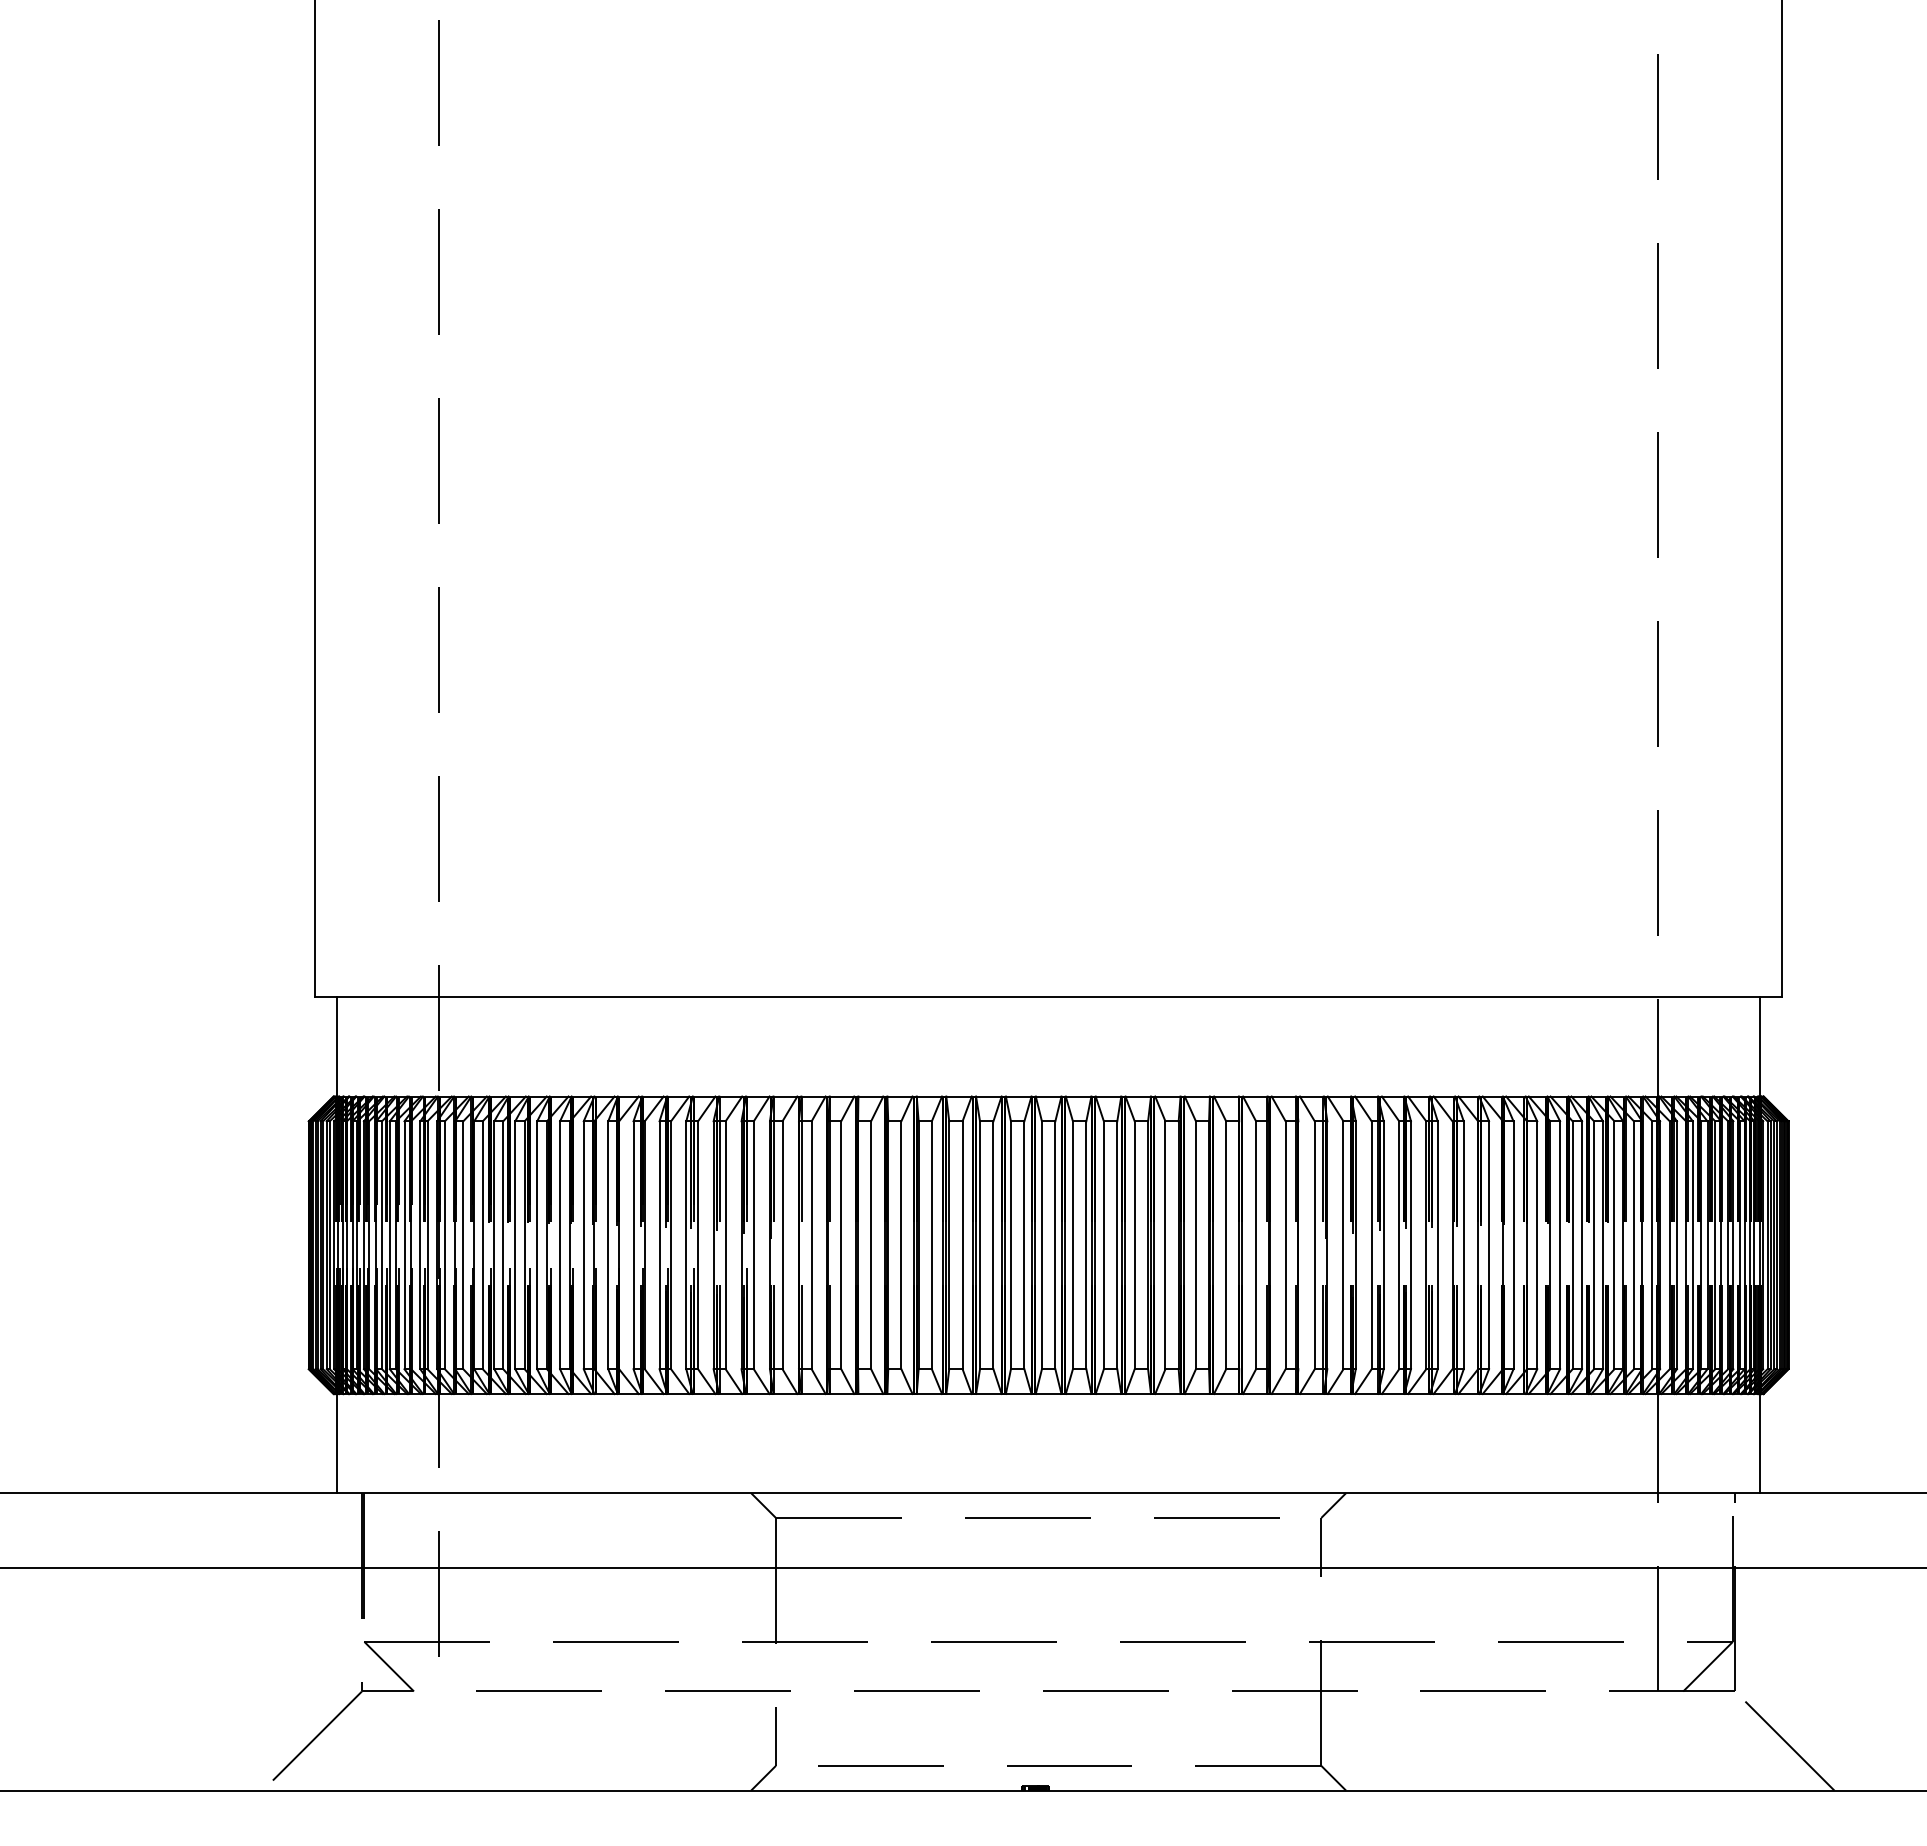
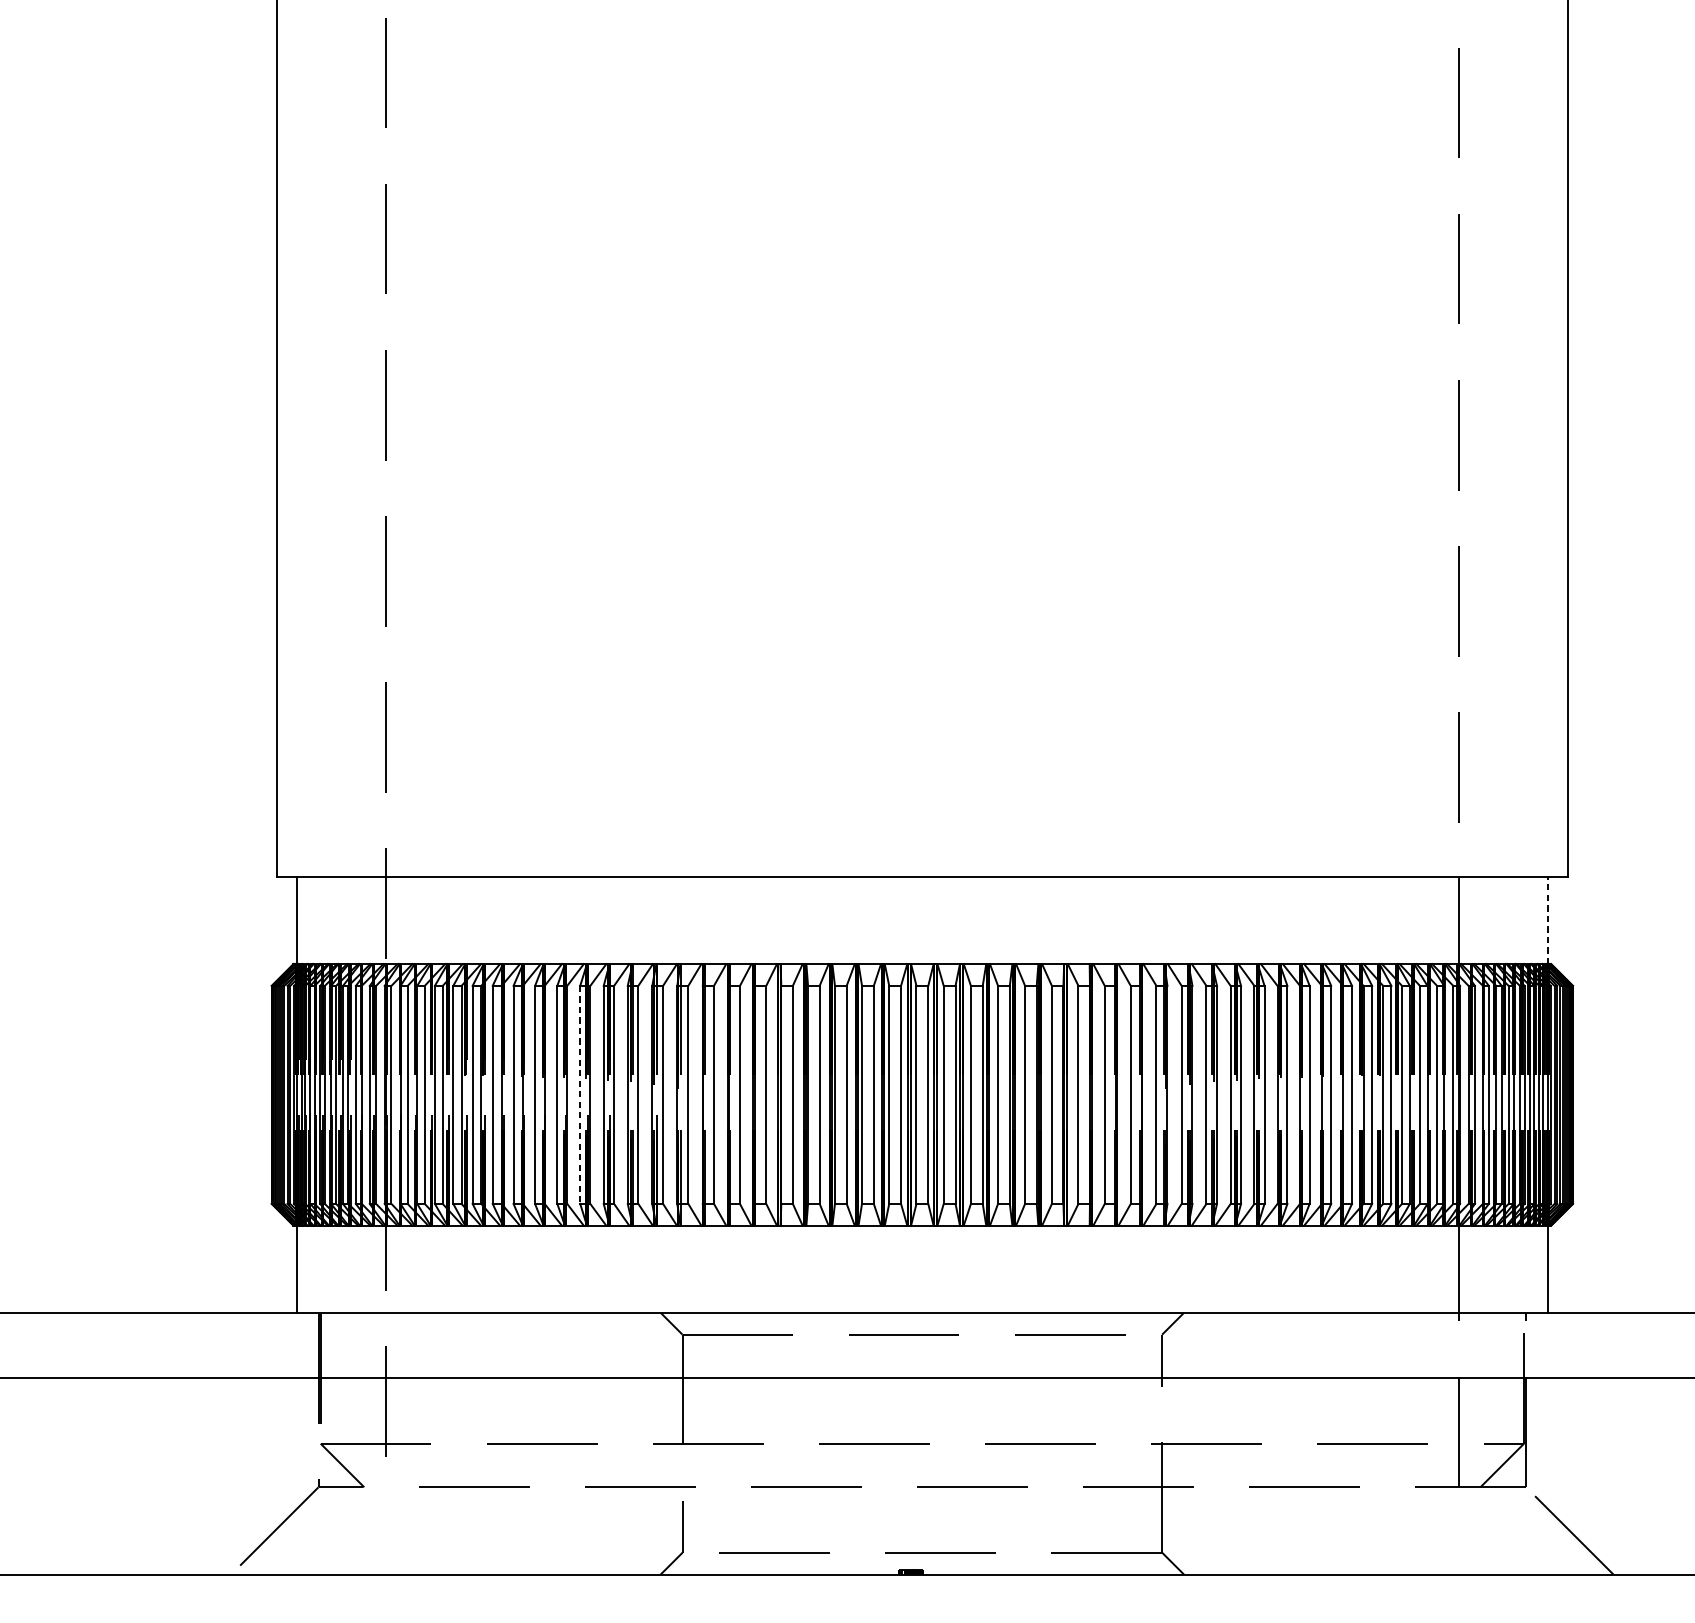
line: (1760, 1046) -> (1548, 920), solid -> dashed
line: (659, 1245) -> (580, 1095), solid -> dashed

